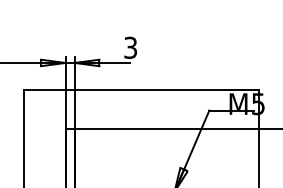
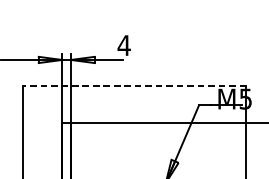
text: (130, 47) -> (124, 45), 3 -> 4
line: (140, 89) -> (133, 85), solid -> dashed

